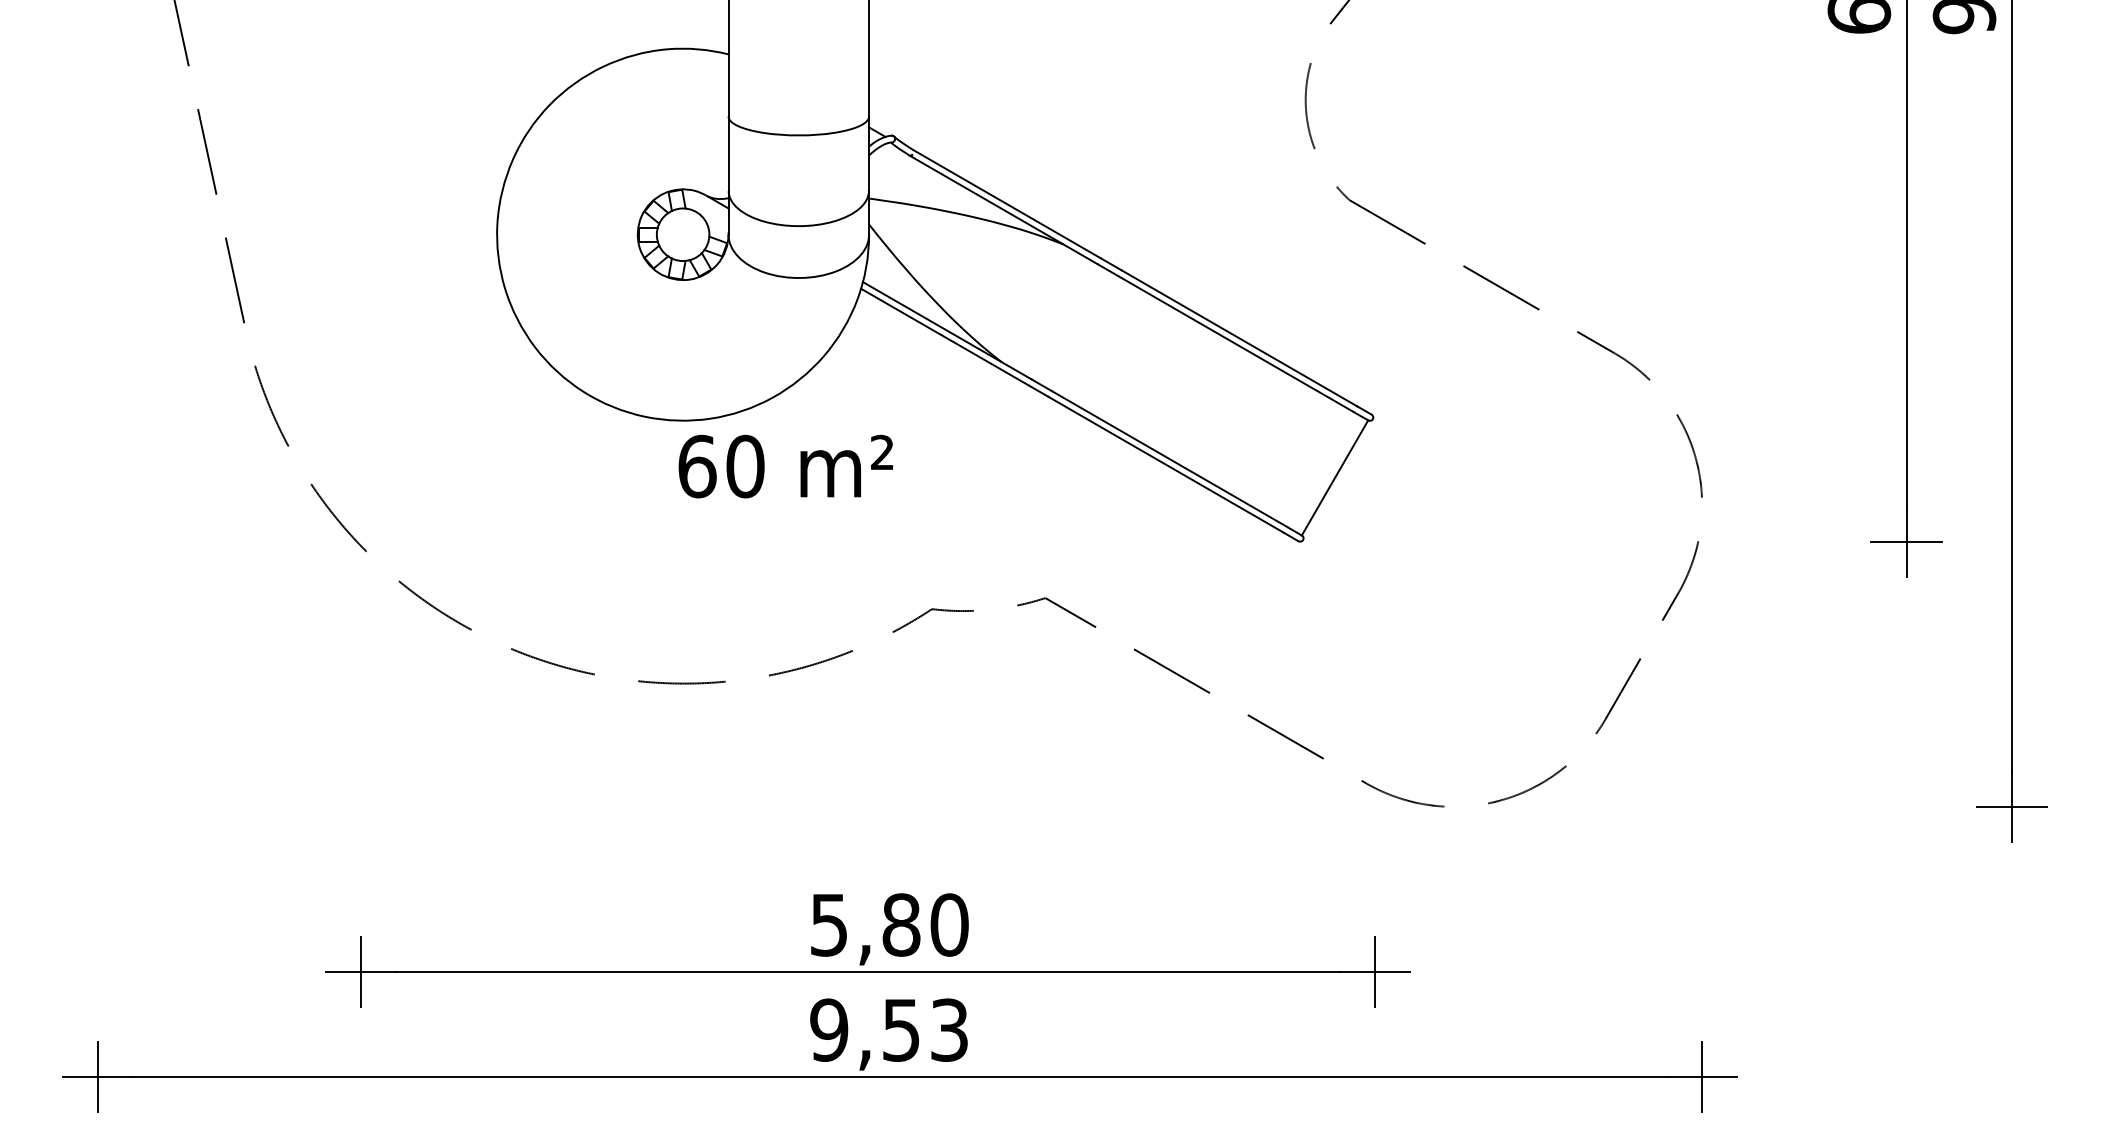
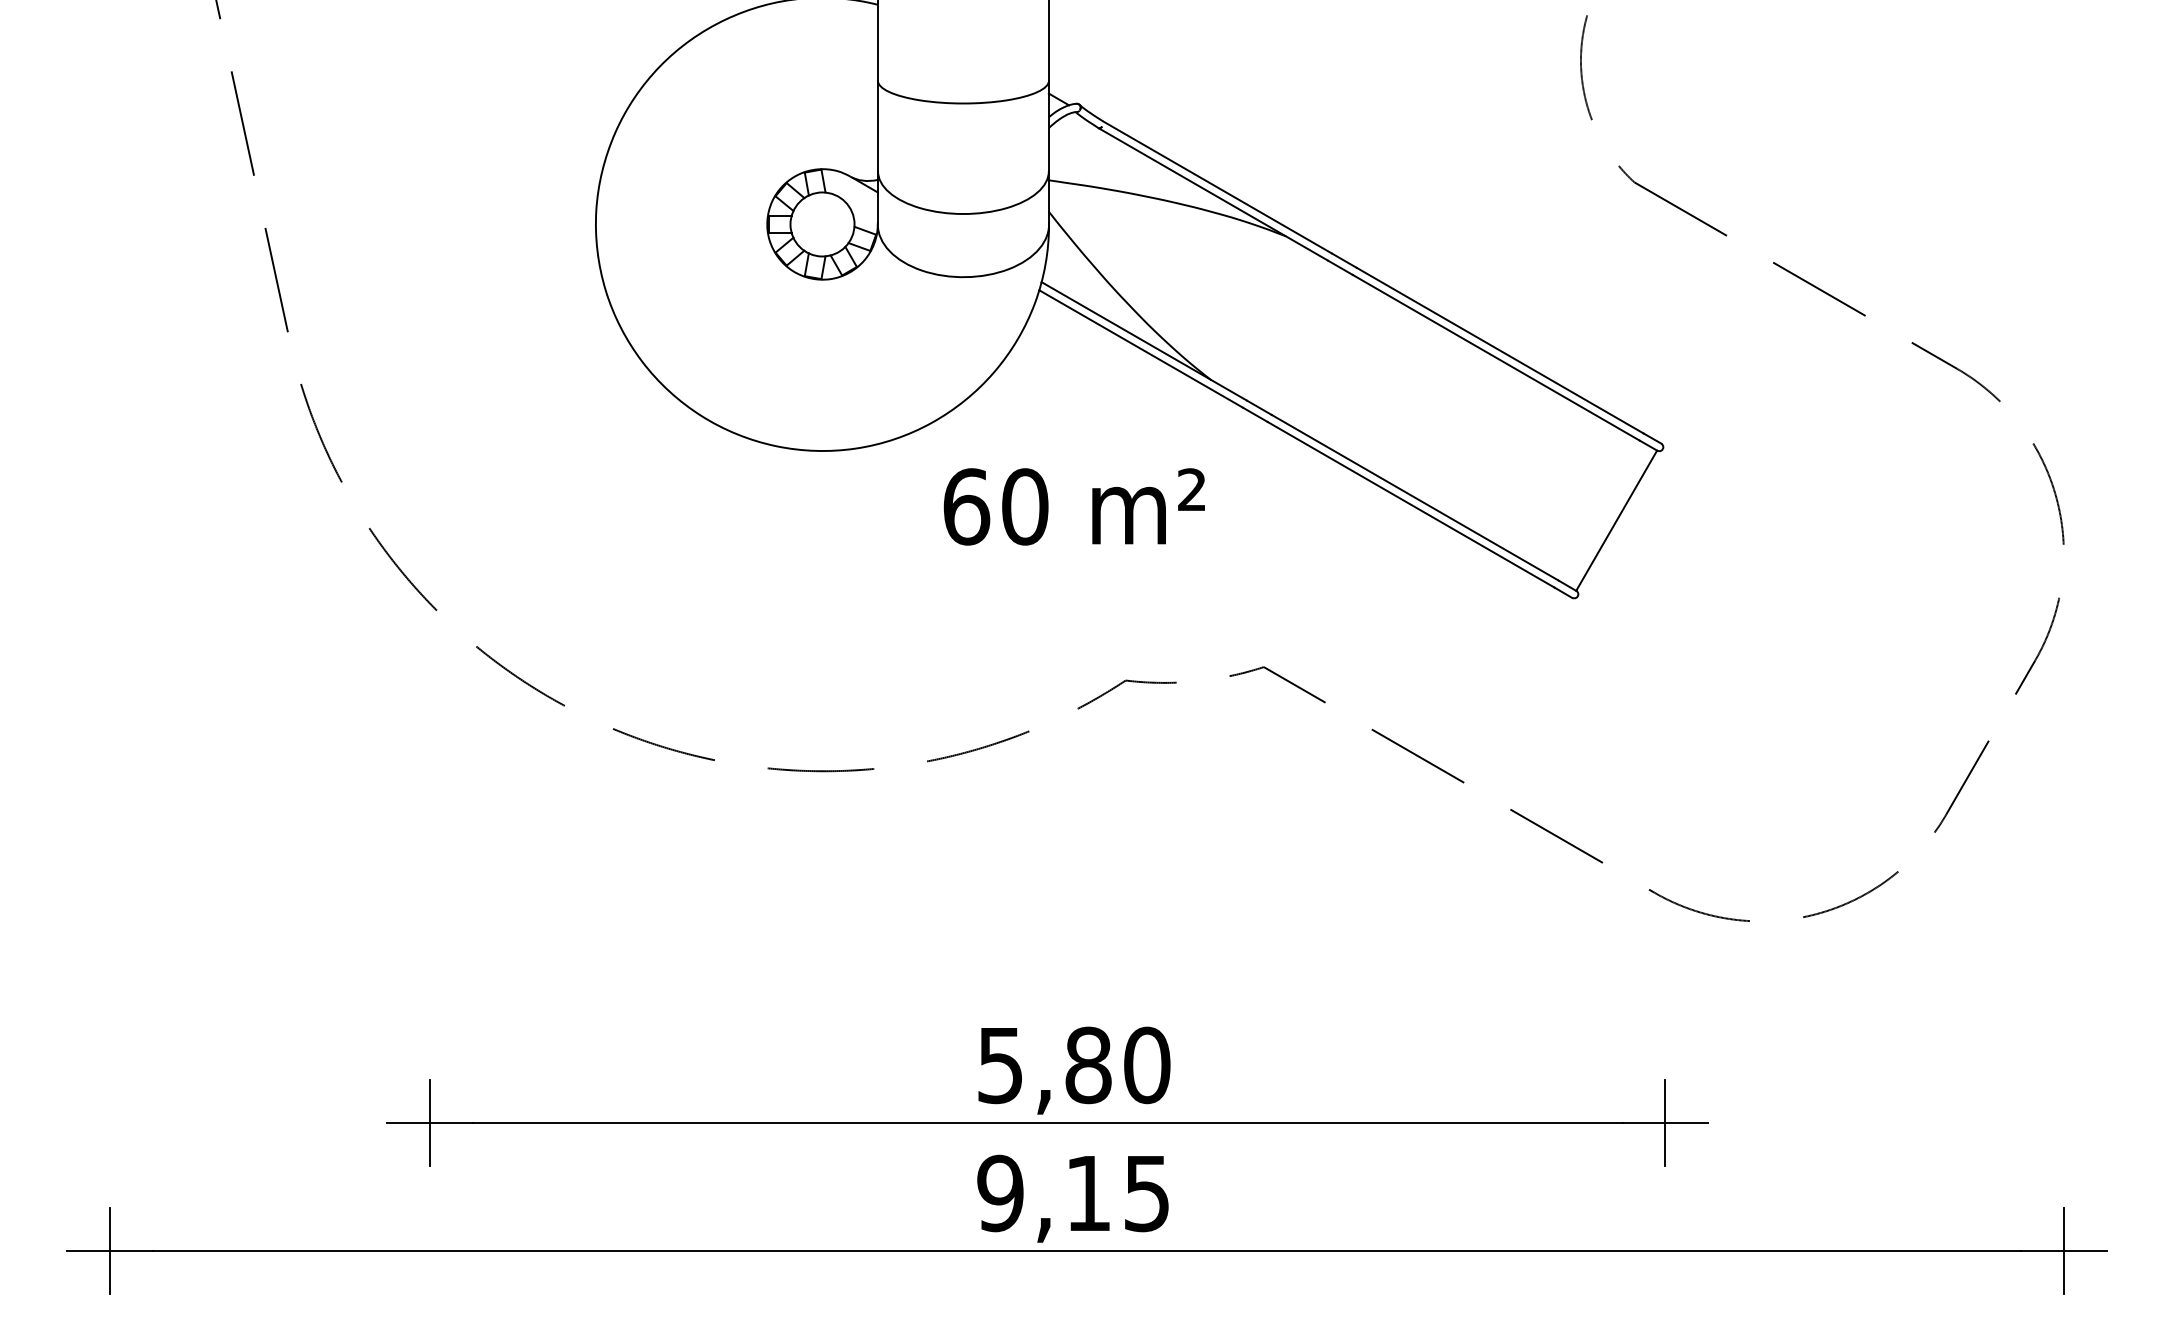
text: (785, 466) -> (1073, 506), moved
text: (925, 1029) -> (1117, 1192), 9,53 -> 9,15

